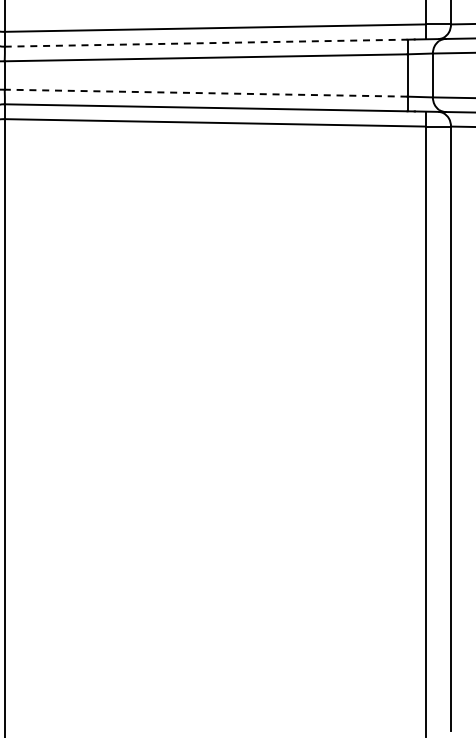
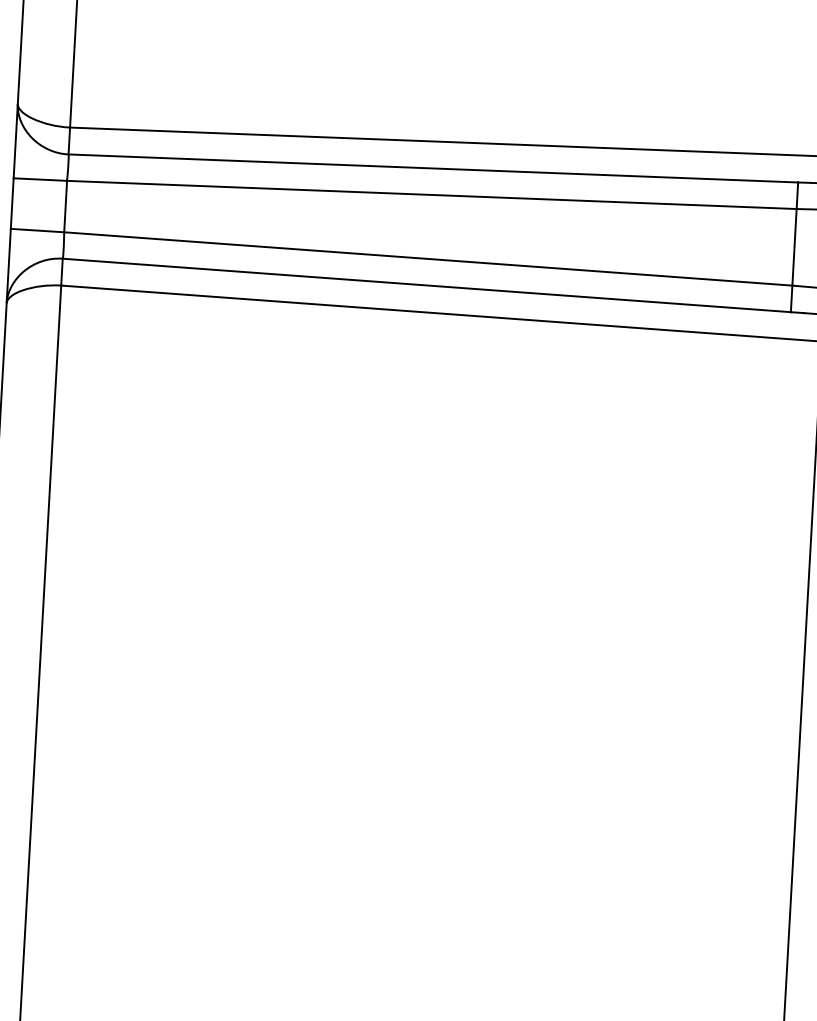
line: (206, 43) -> (434, 169), dashed -> solid
line: (205, 93) -> (427, 259), dashed -> solid

